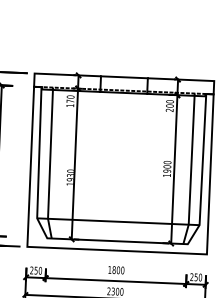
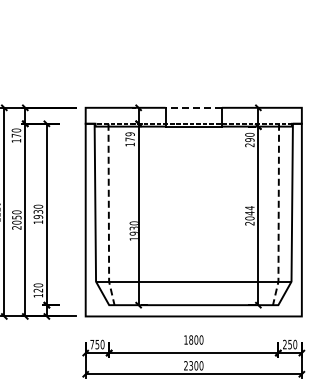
line: (124, 77) -> (193, 107), solid -> dashed
text: (70, 97) -> (130, 134), 170 -> 179
text: (169, 105) -> (249, 139), 200 -> 290
line: (49, 163) -> (108, 215), solid -> dashed
text: (166, 168) -> (249, 215), 1900 -> 2044
line: (191, 169) -> (278, 215), solid -> dashed
text: (32, 270) -> (92, 344), 250 -> 750

